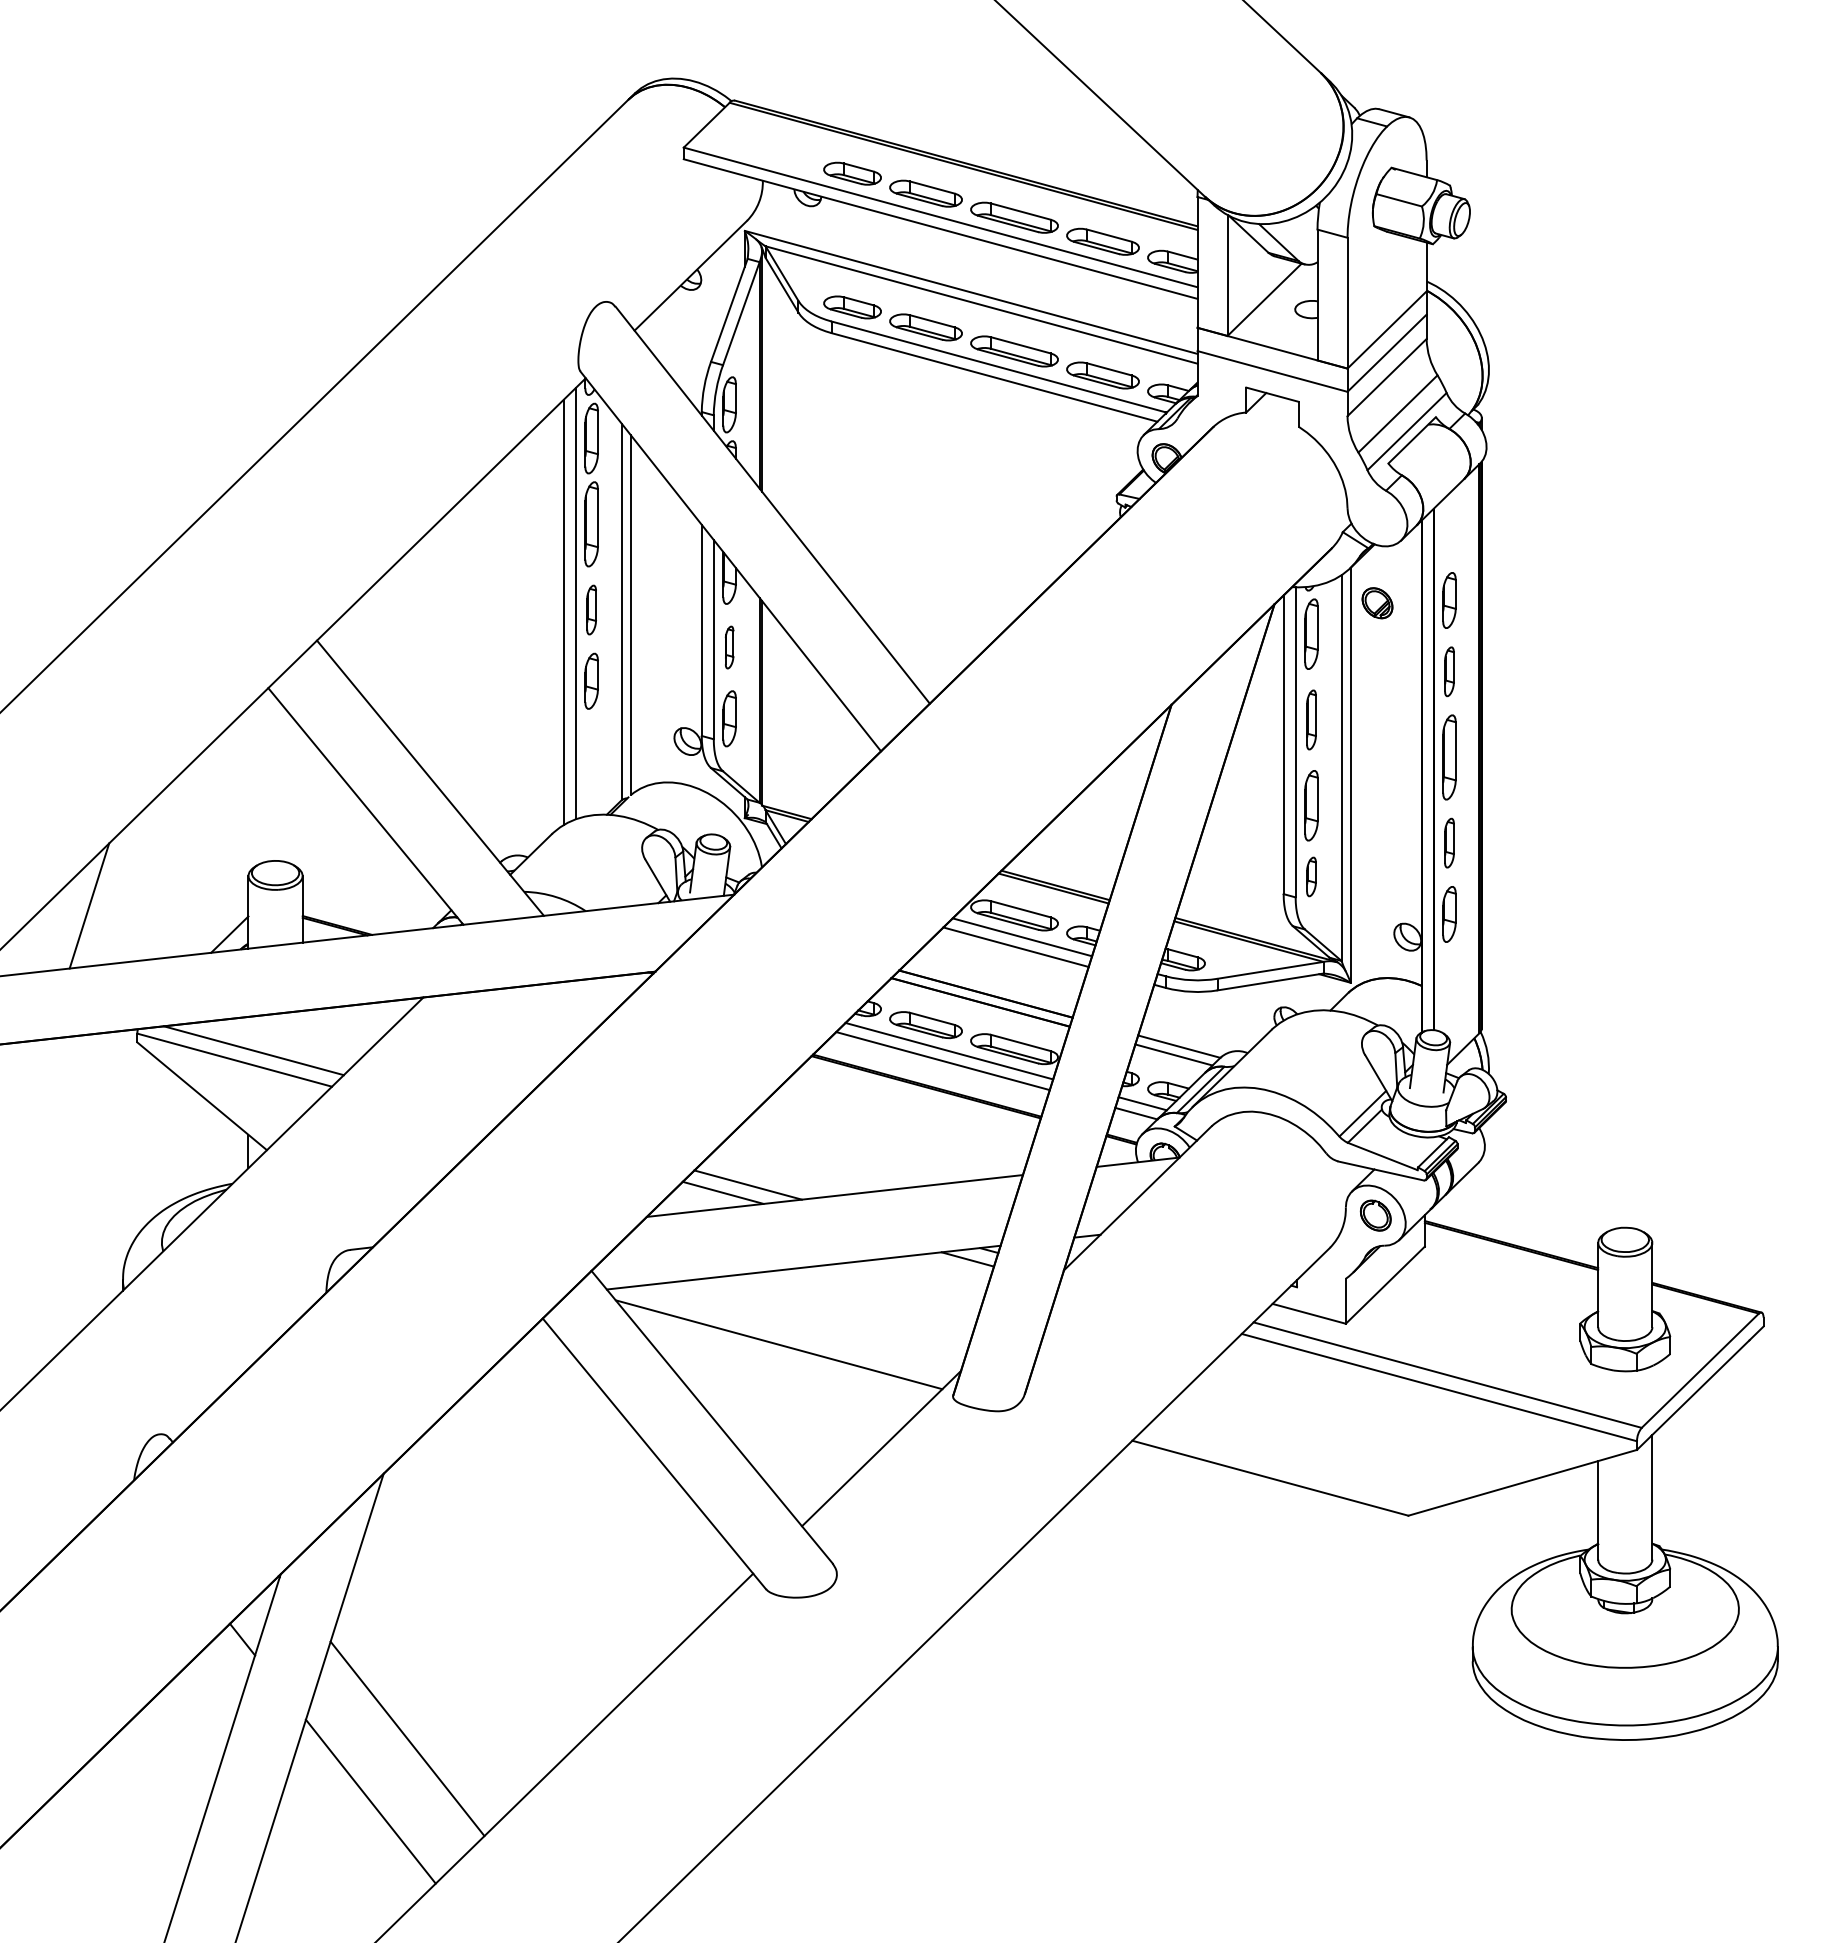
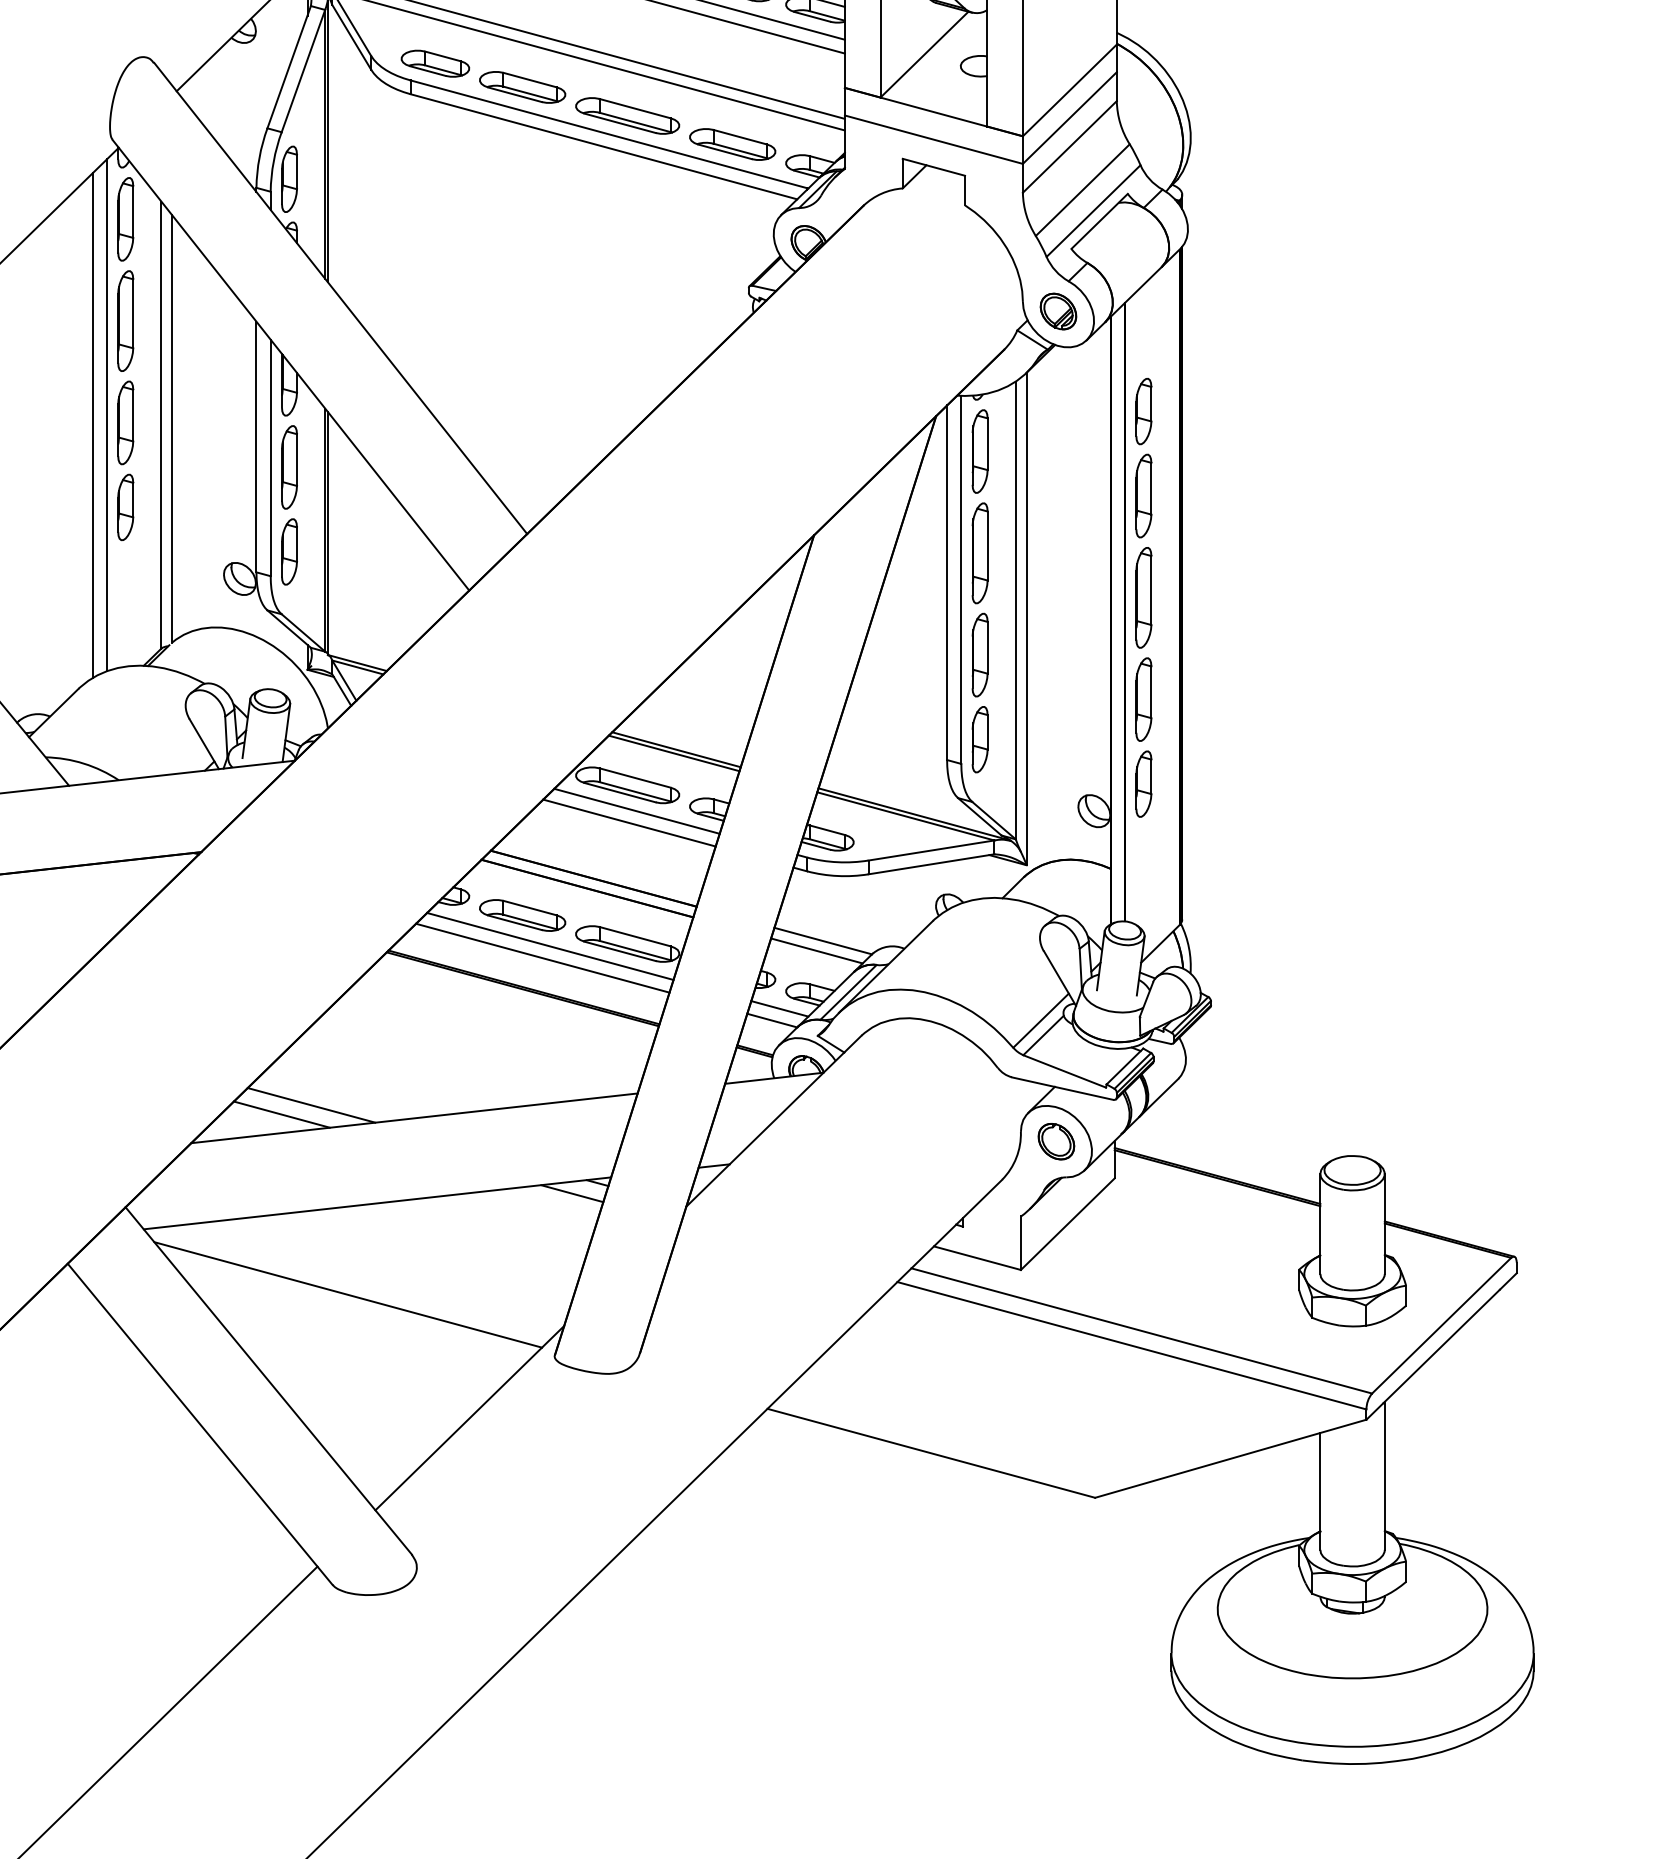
part: (1377, 603) -> (1058, 311), moved
part: (591, 609) -> (125, 422), size x1.43
part: (729, 647) -> (289, 467), size x1.67
part: (1449, 671) -> (1143, 495), size x1.43
part: (1311, 719) -> (980, 552), size x1.43
part: (1449, 842) -> (1143, 698), size x1.43
part: (1311, 876) -> (980, 739), size x1.43

